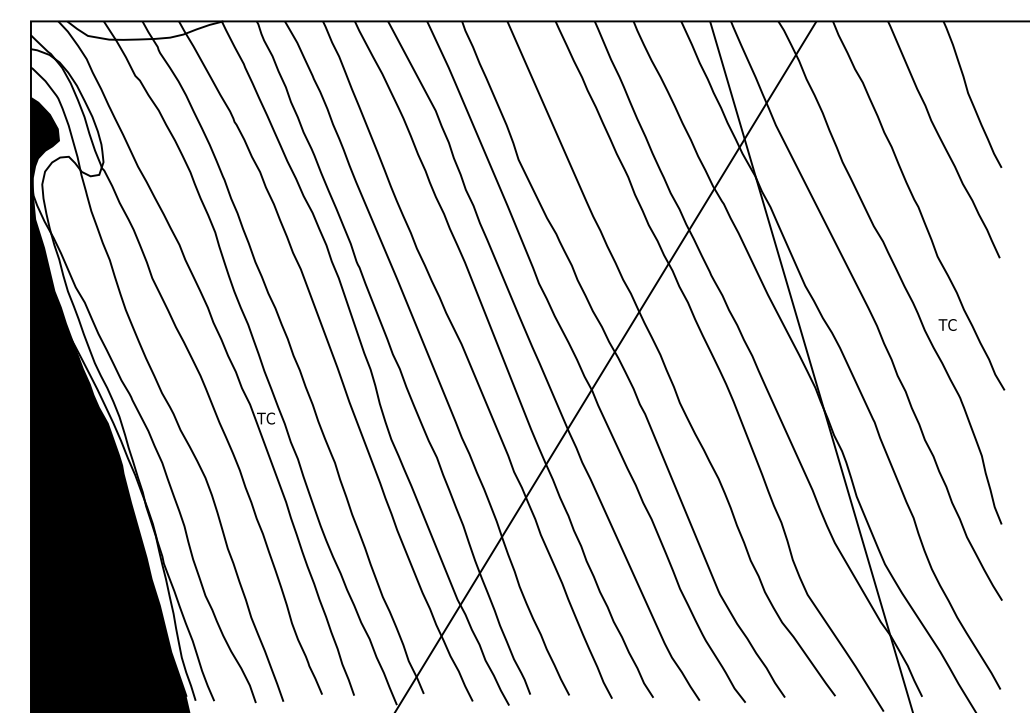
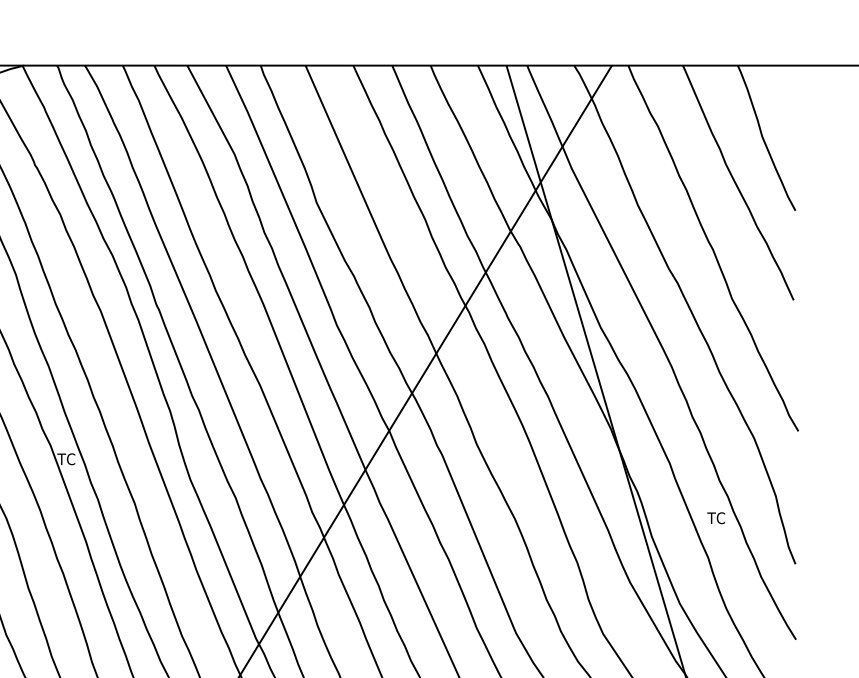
text: (947, 324) -> (716, 517), moved

